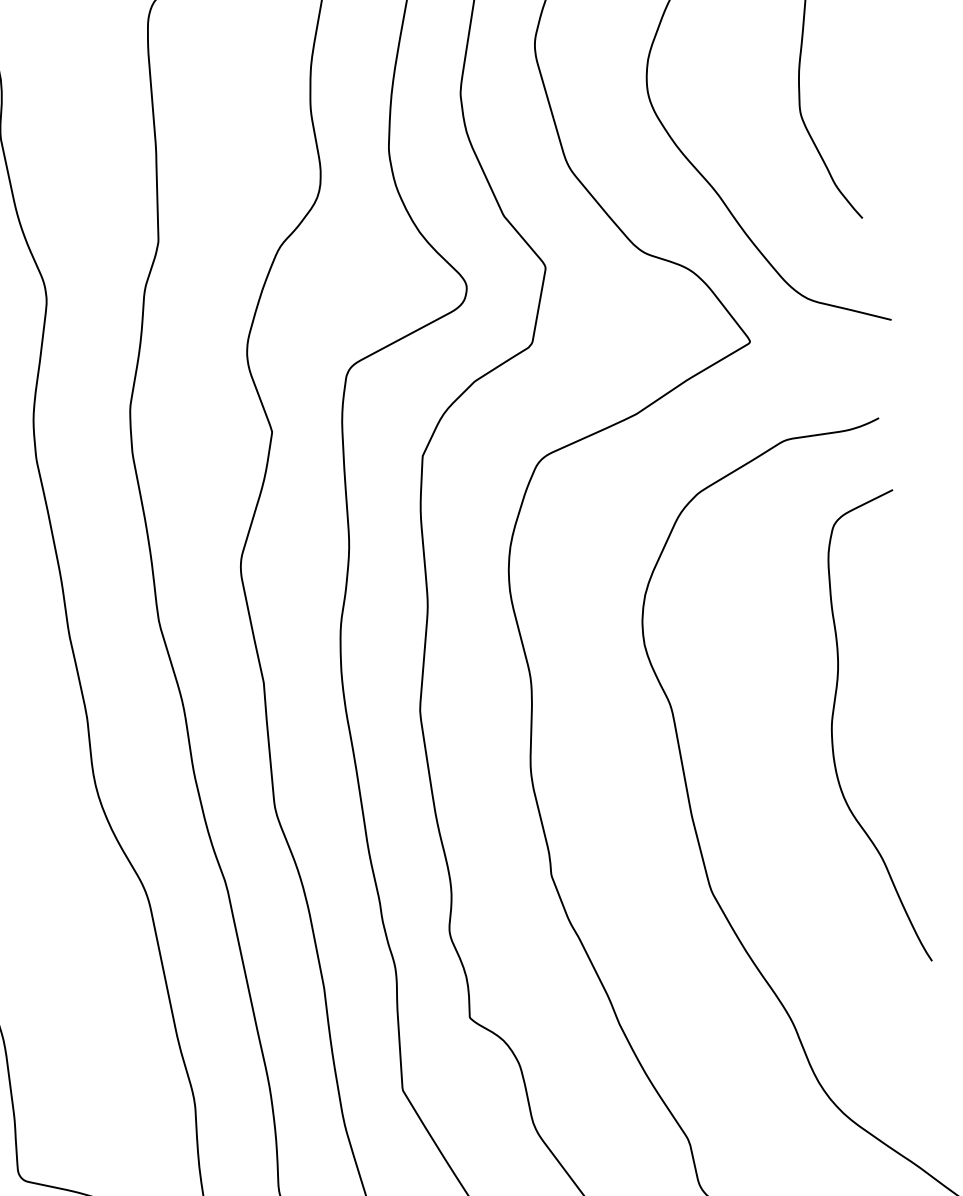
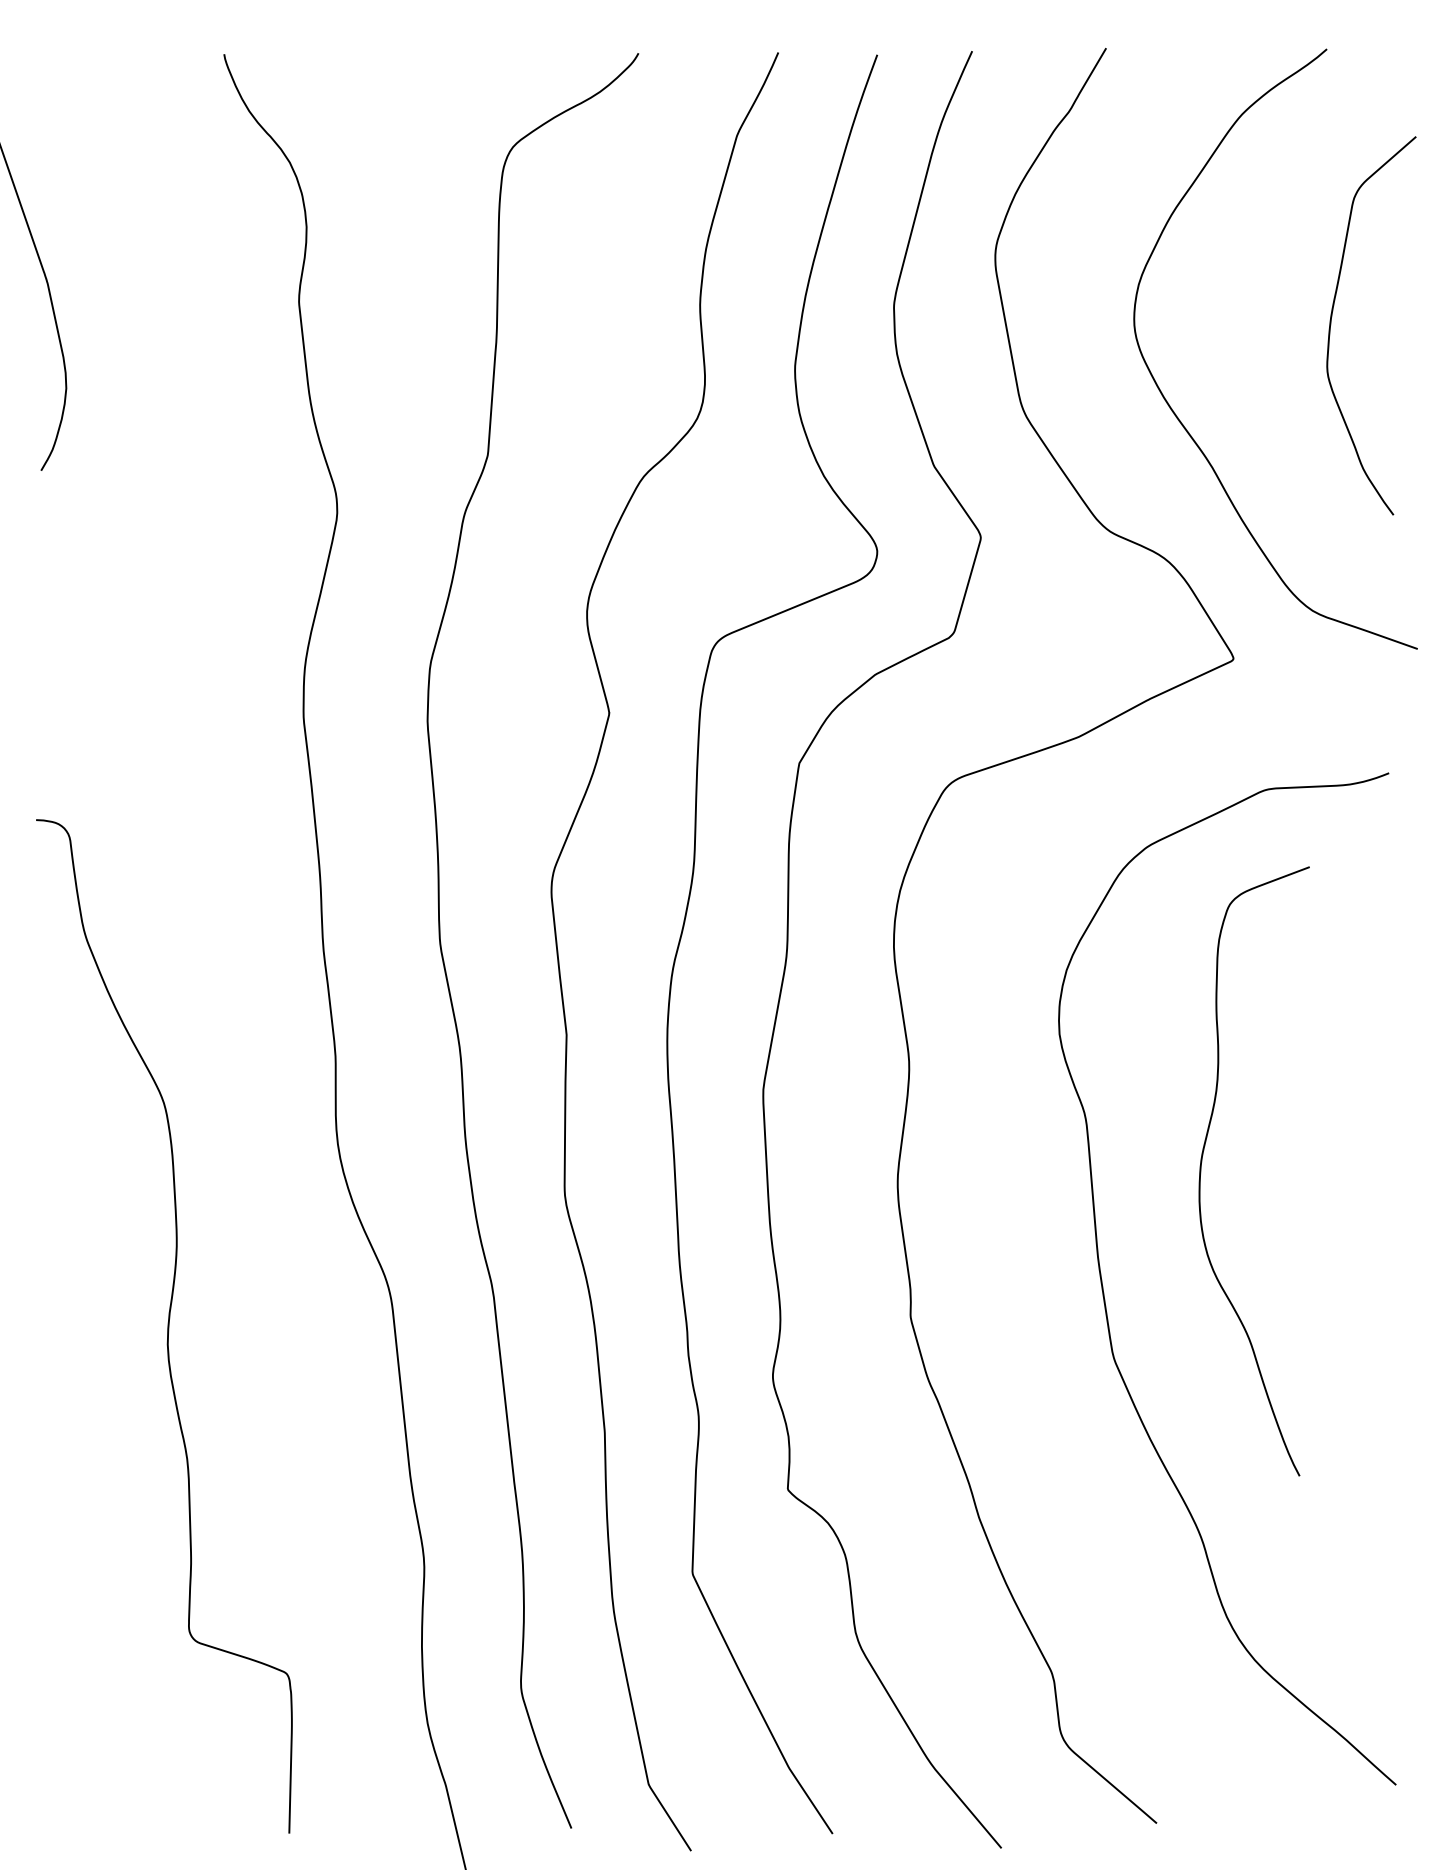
curve: (832, 726) -> (1202, 1162), moved

